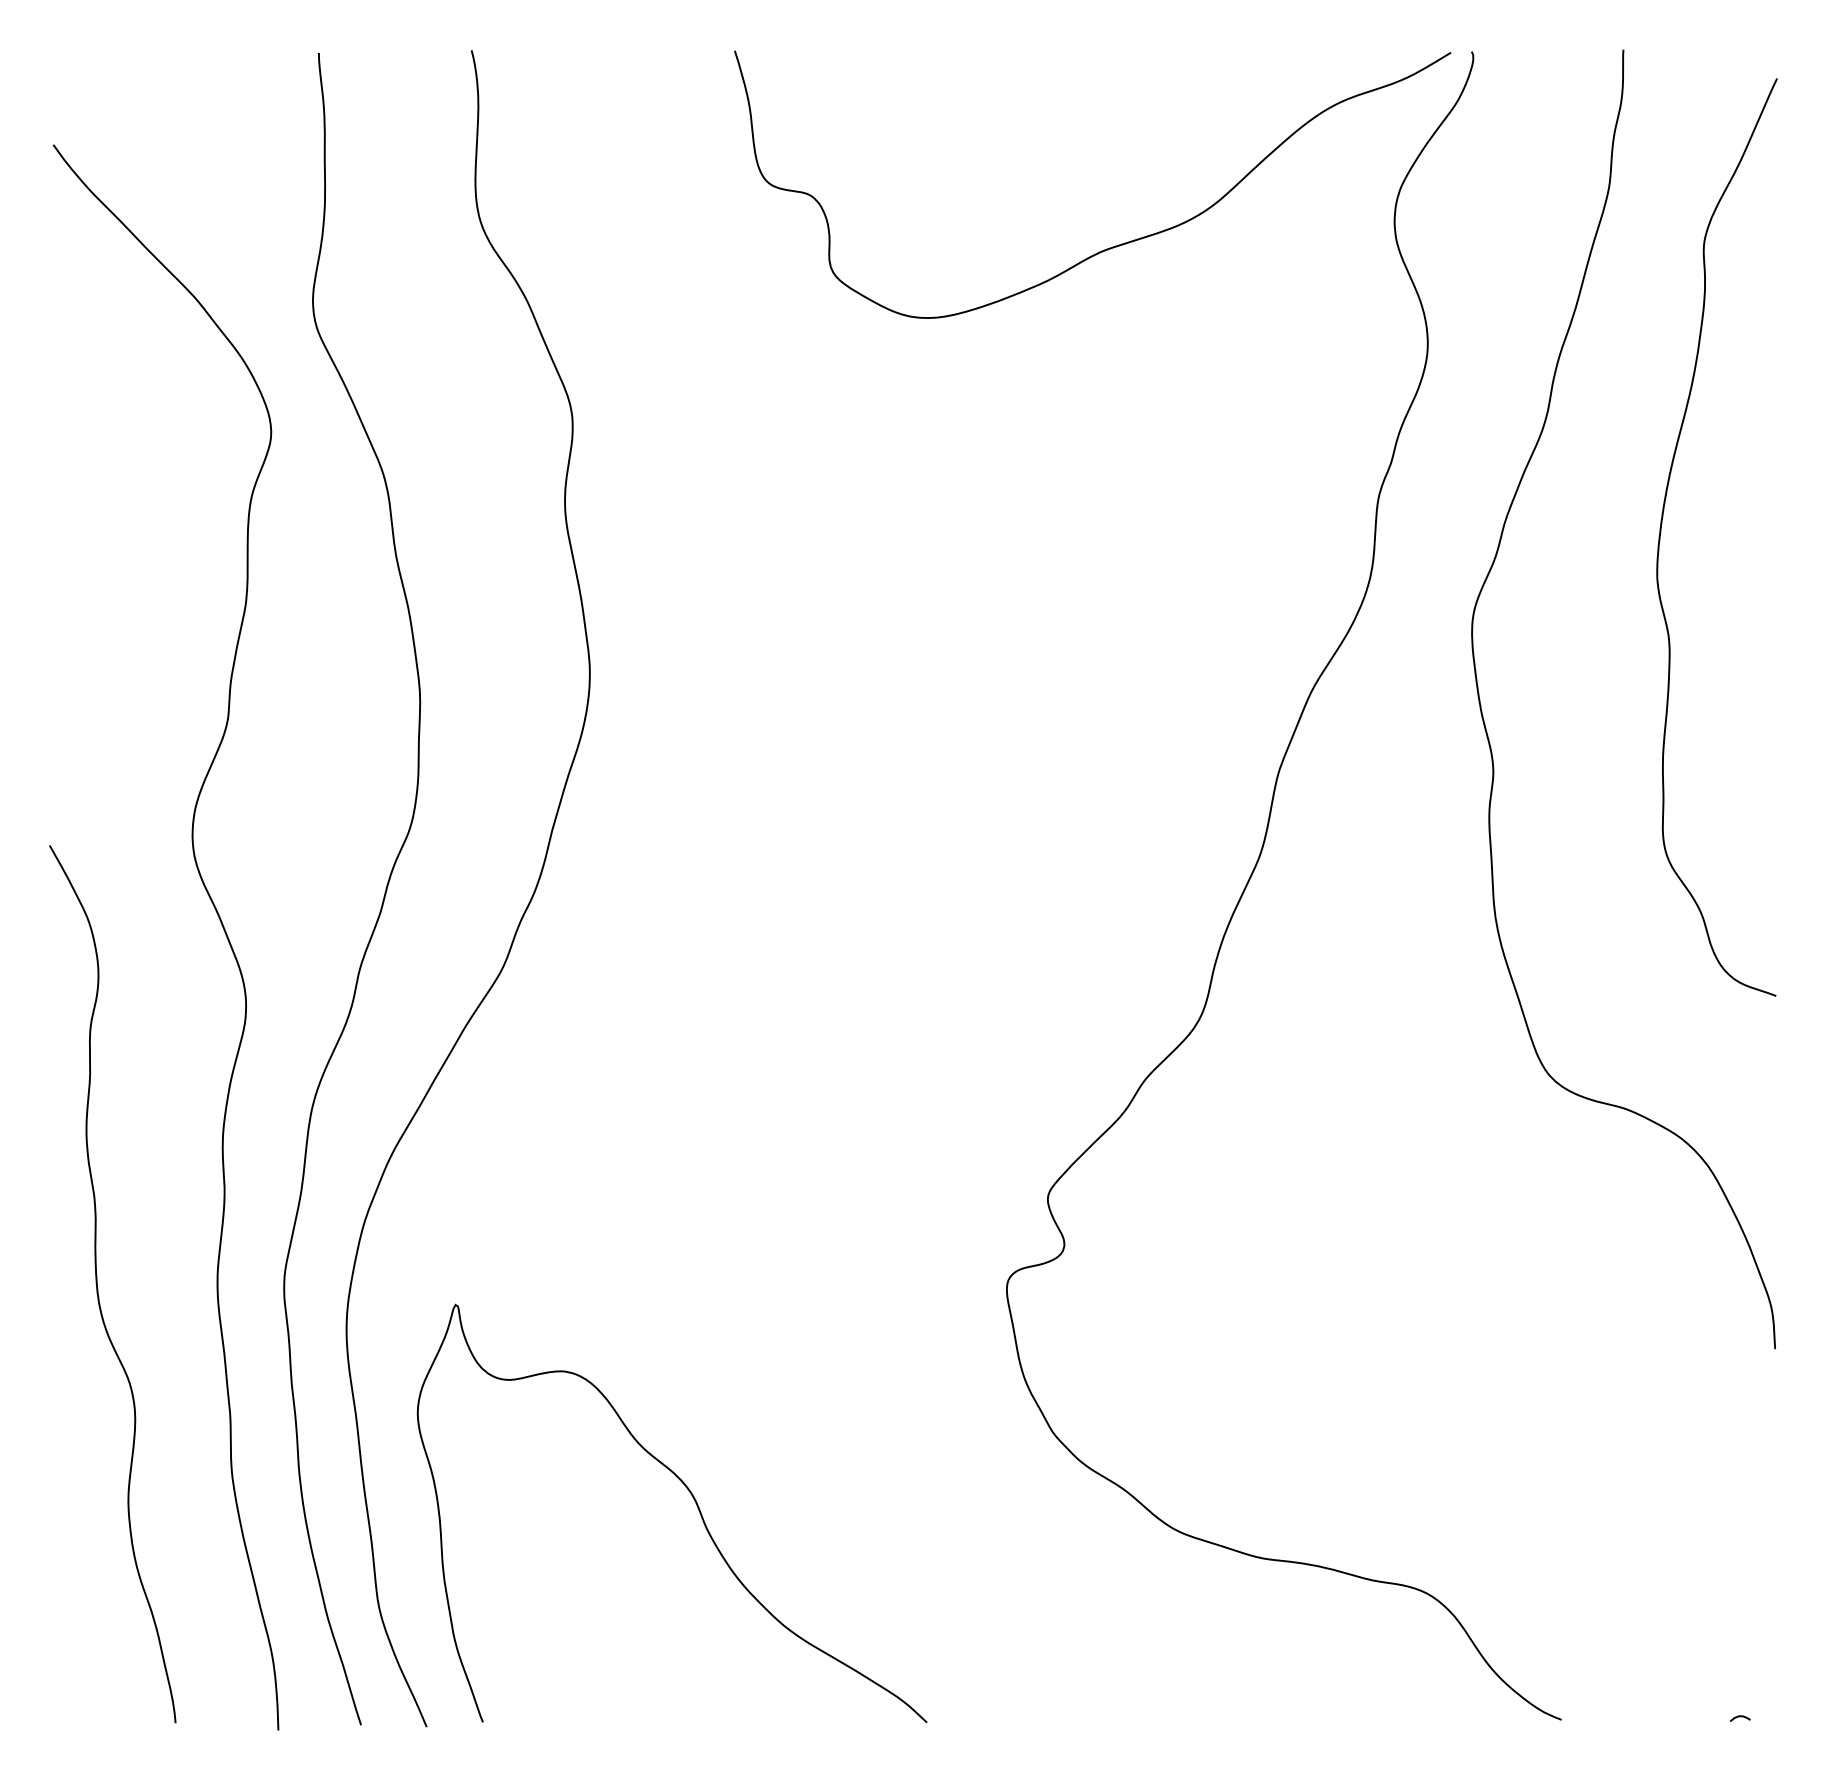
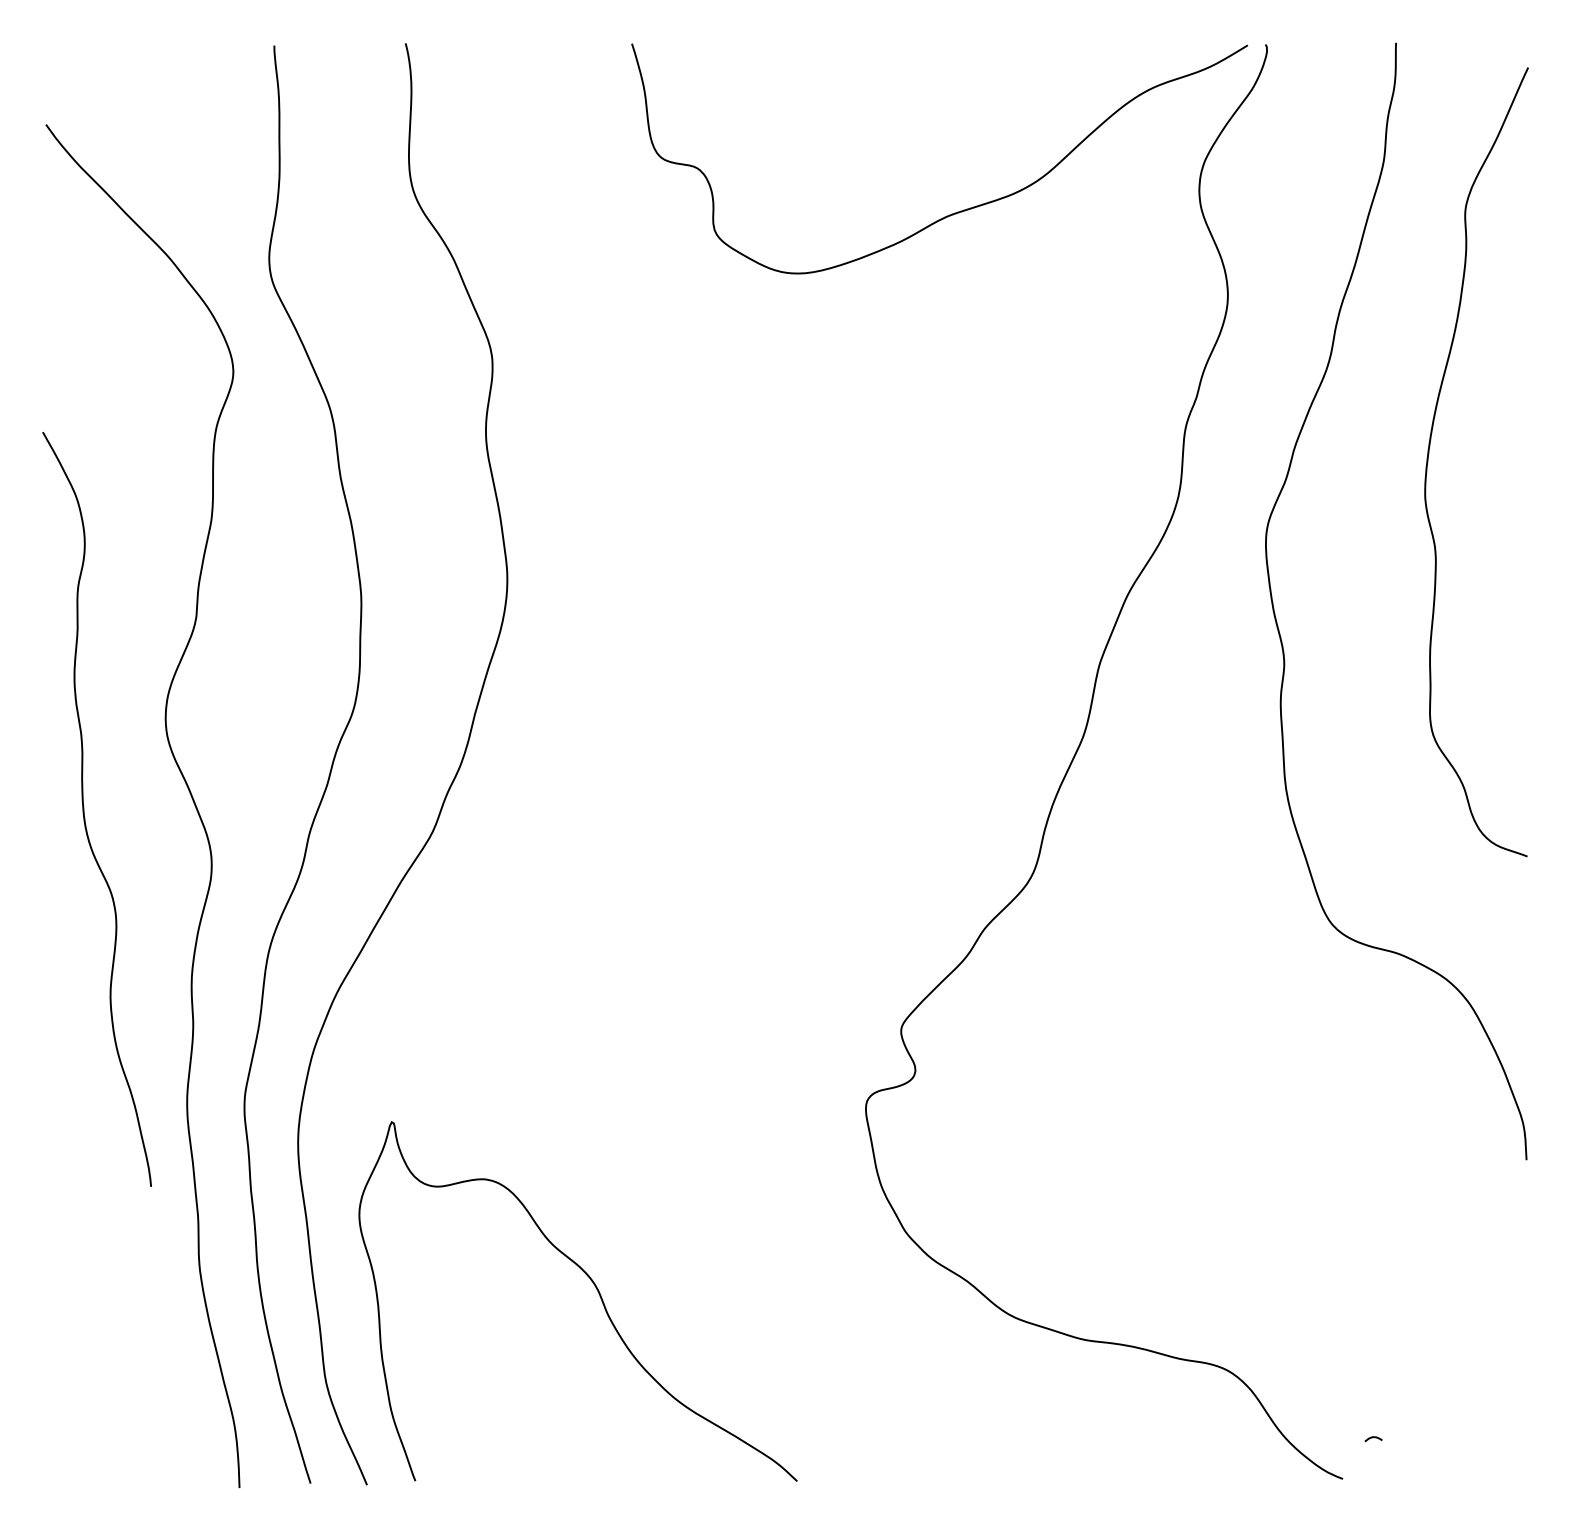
curve: (98, 1288) -> (84, 813), moved
curve: (1739, 1717) -> (1372, 1438), moved

